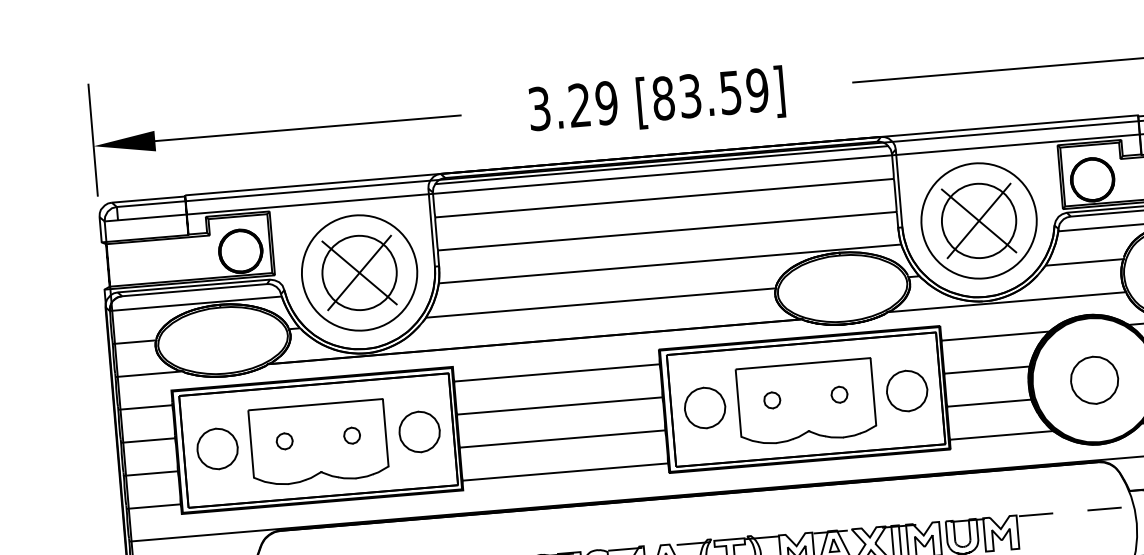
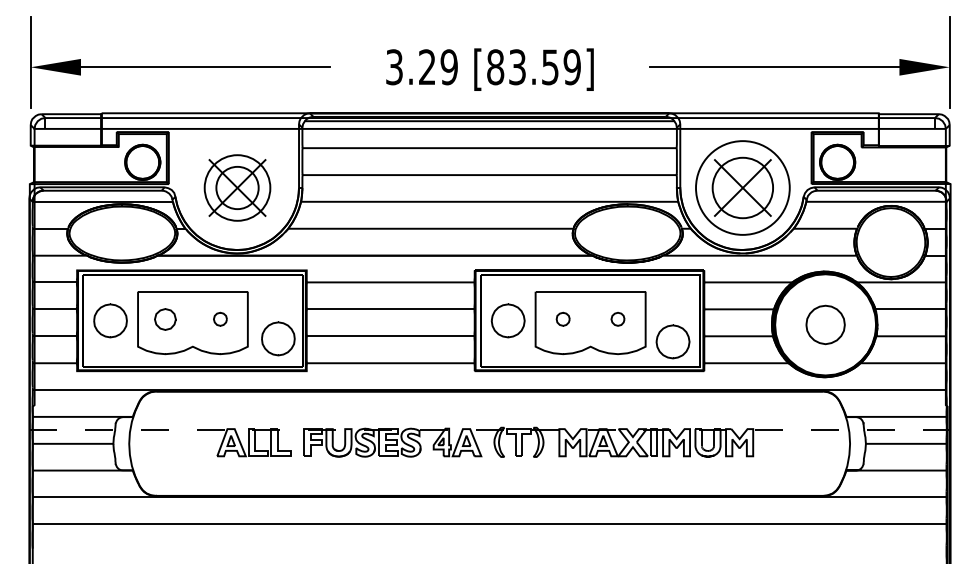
part: (359, 272) -> (237, 187), size x0.7
part: (906, 390) -> (672, 341), moved
part: (419, 431) -> (278, 338), moved
part: (284, 440) -> (165, 318), size x1.6

